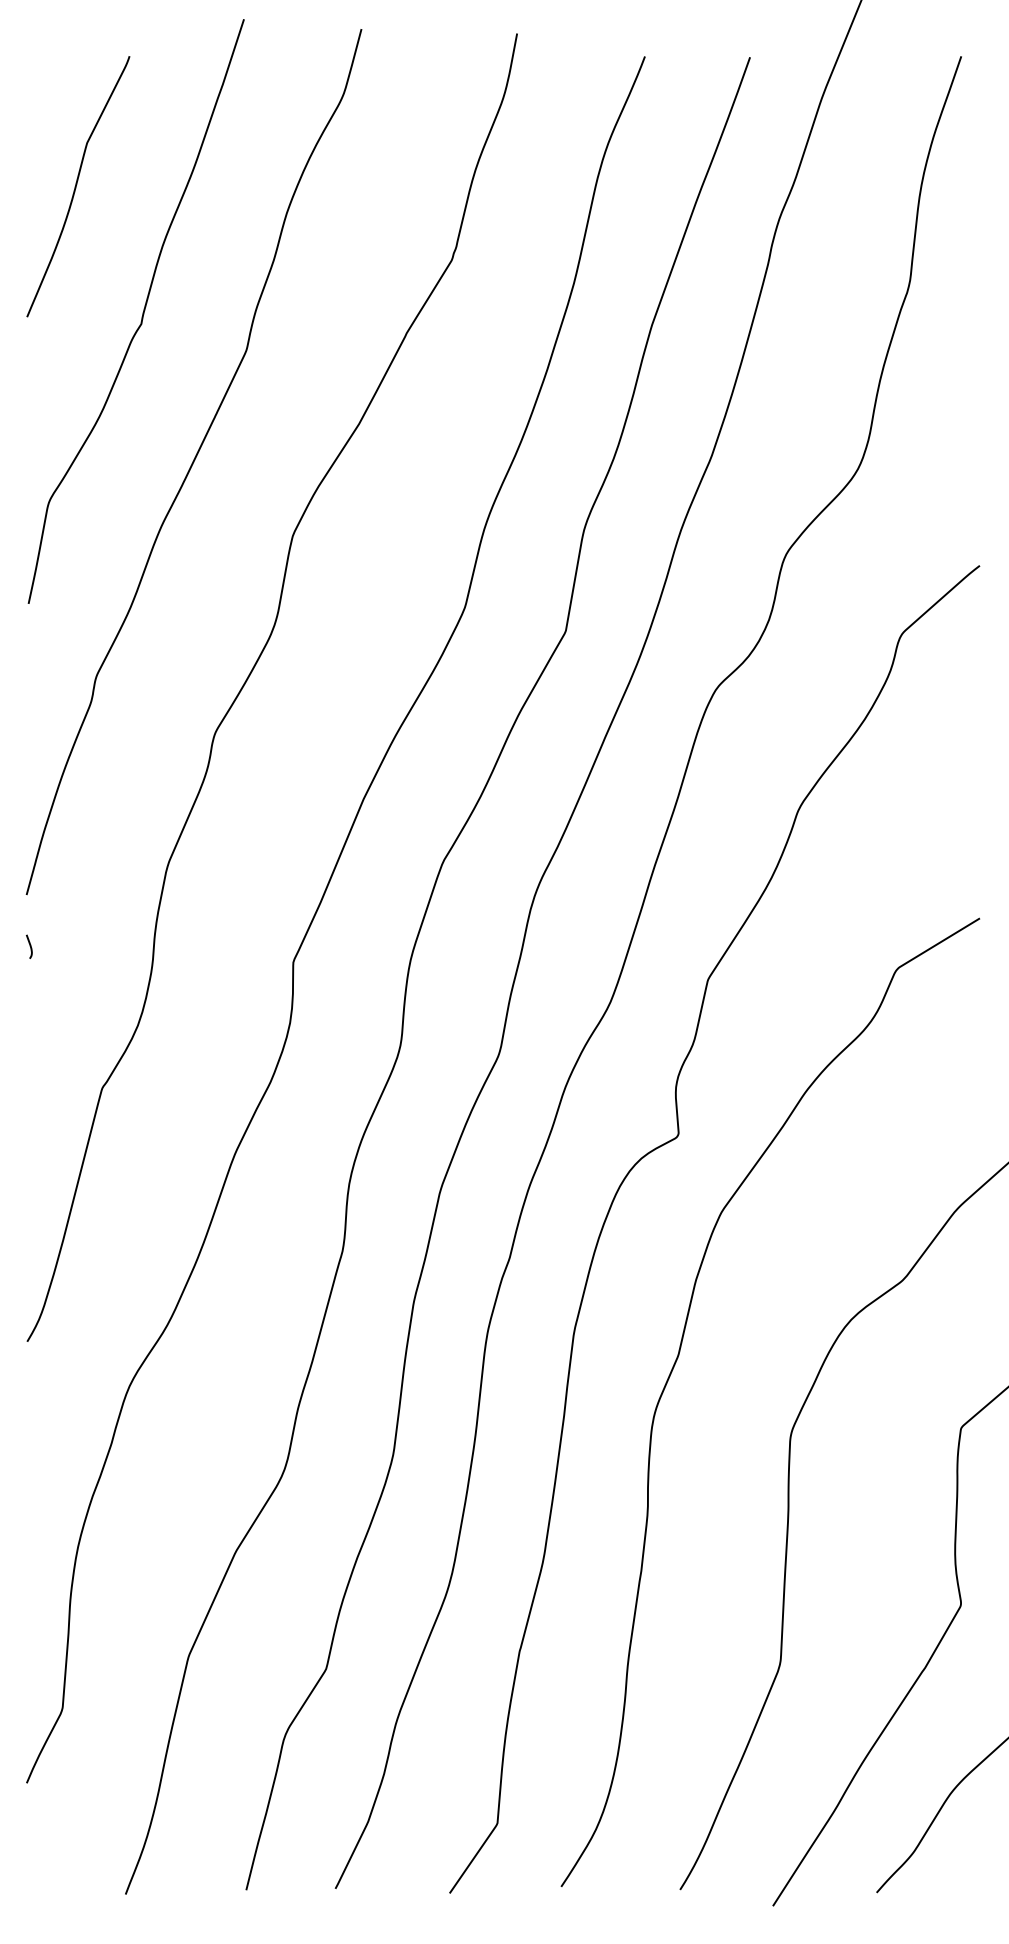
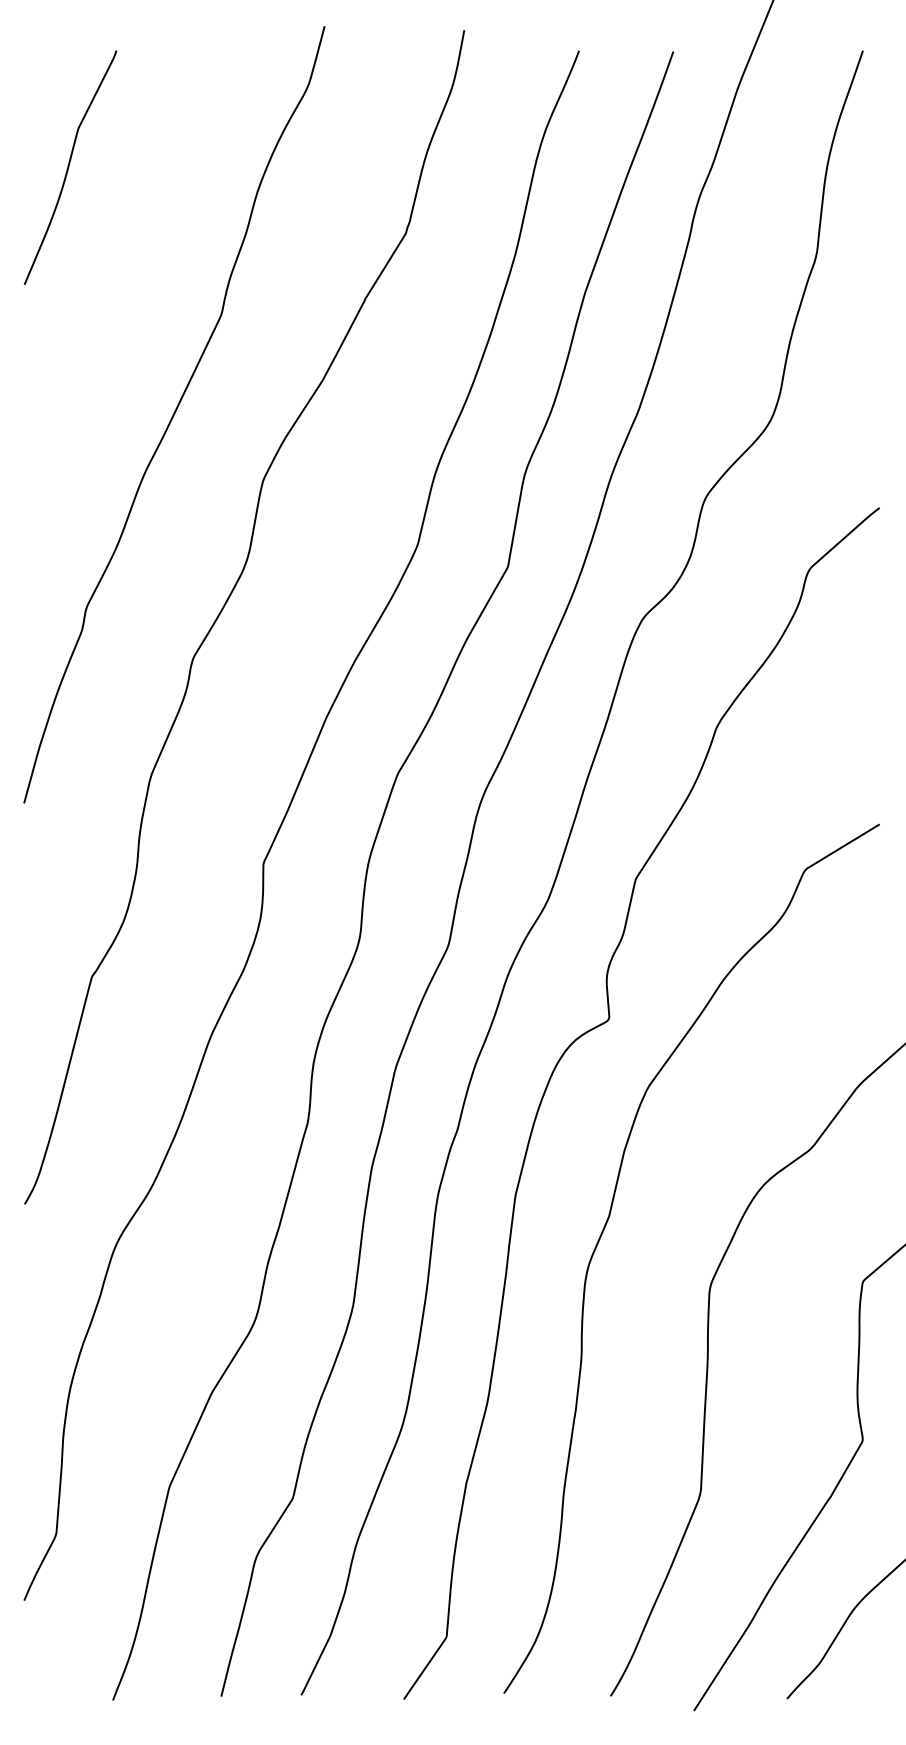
curve: (141, 314) -> (127, 282), removed
curve: (29, 946) -> (26, 849), removed

